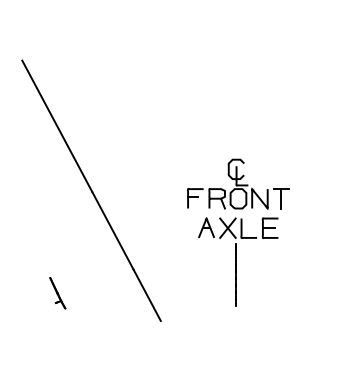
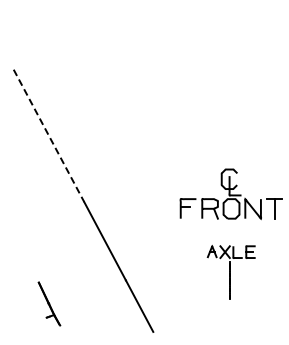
line: (57, 126) -> (49, 136), solid -> dashed
part: (238, 261) -> (231, 272), size x0.6
part: (57, 293) -> (49, 304), size x1.4

